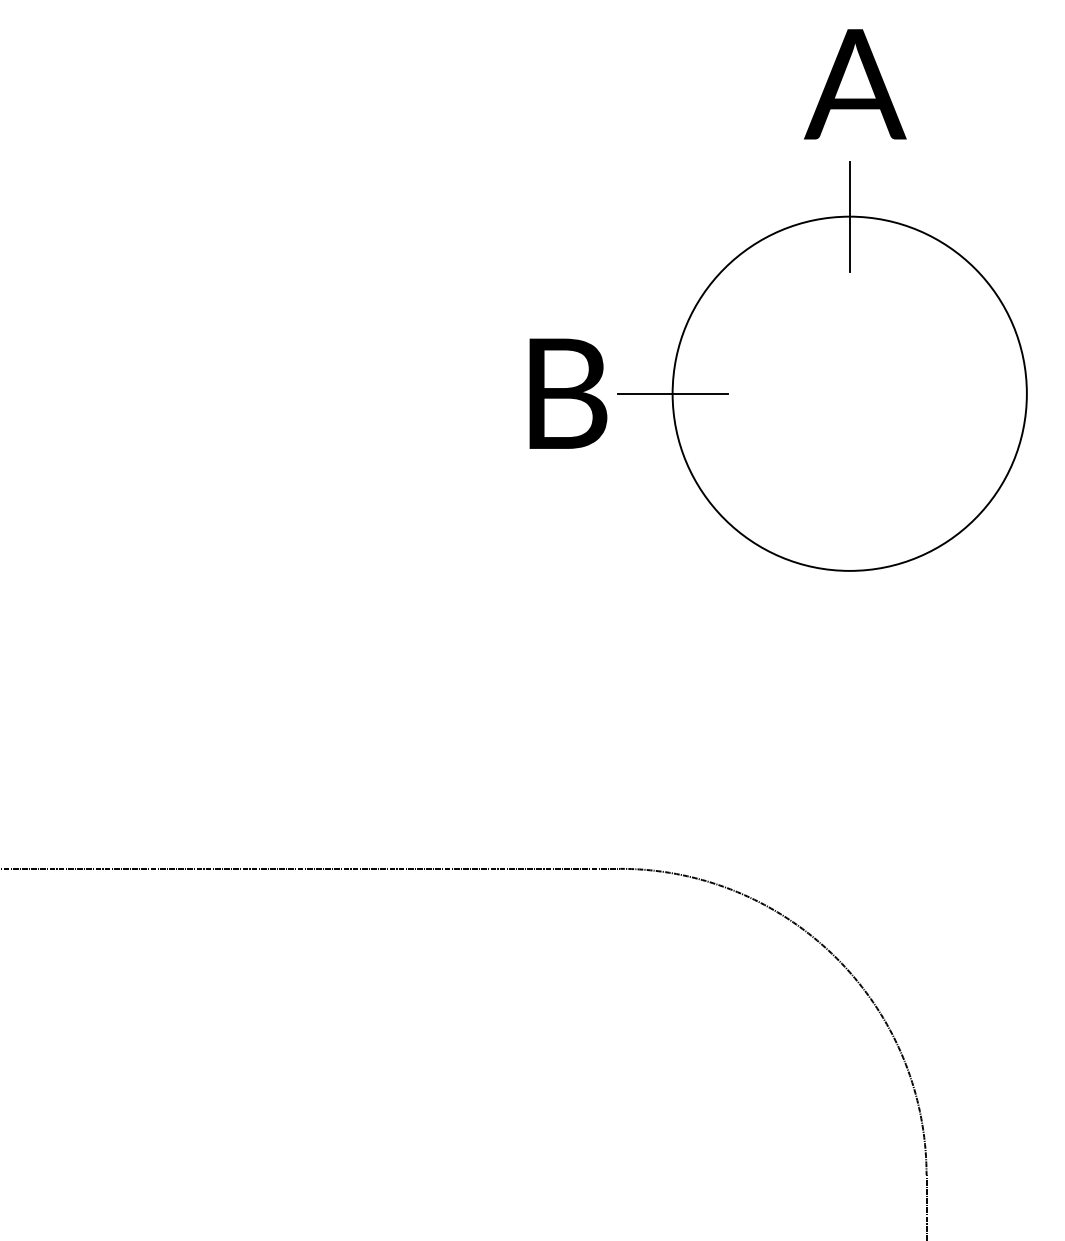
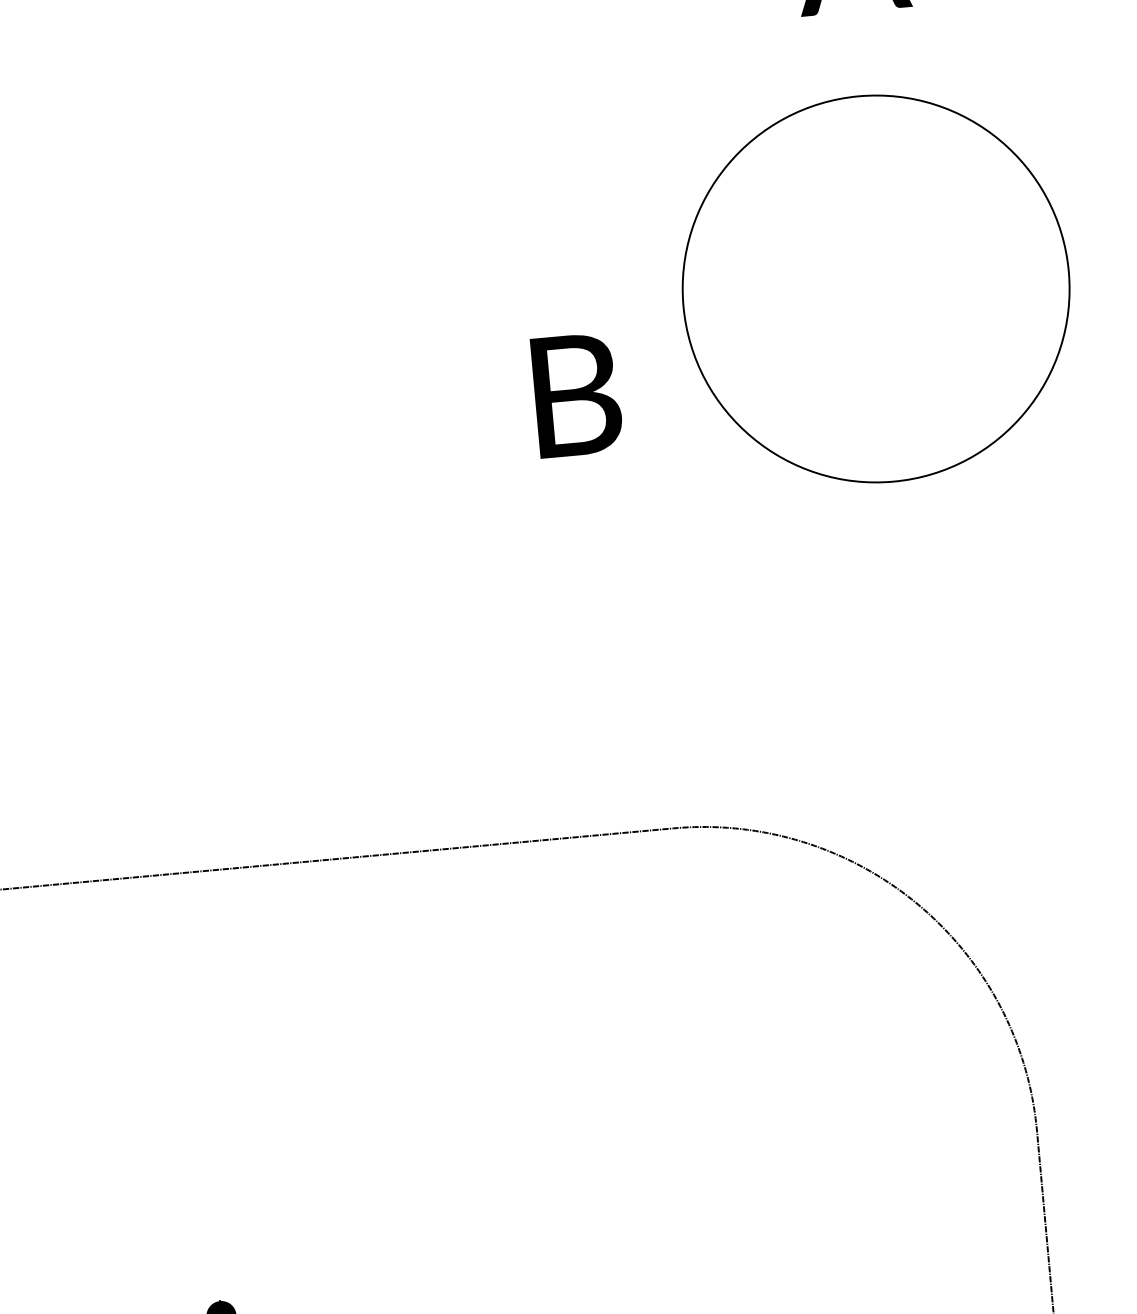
line: (849, 216) -> (858, 96), removed
text: (568, 393) -> (577, 394), moved
line: (672, 393) -> (683, 306), removed

